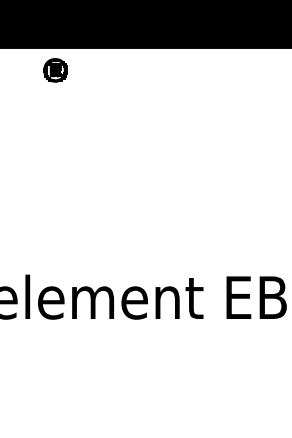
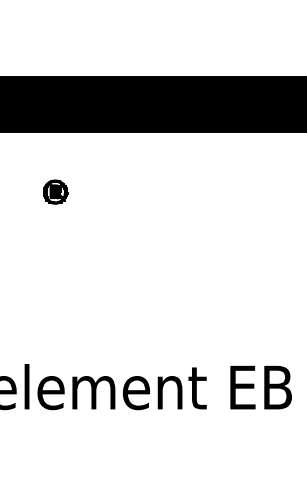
part: (55, 69) -> (55, 191), moved

